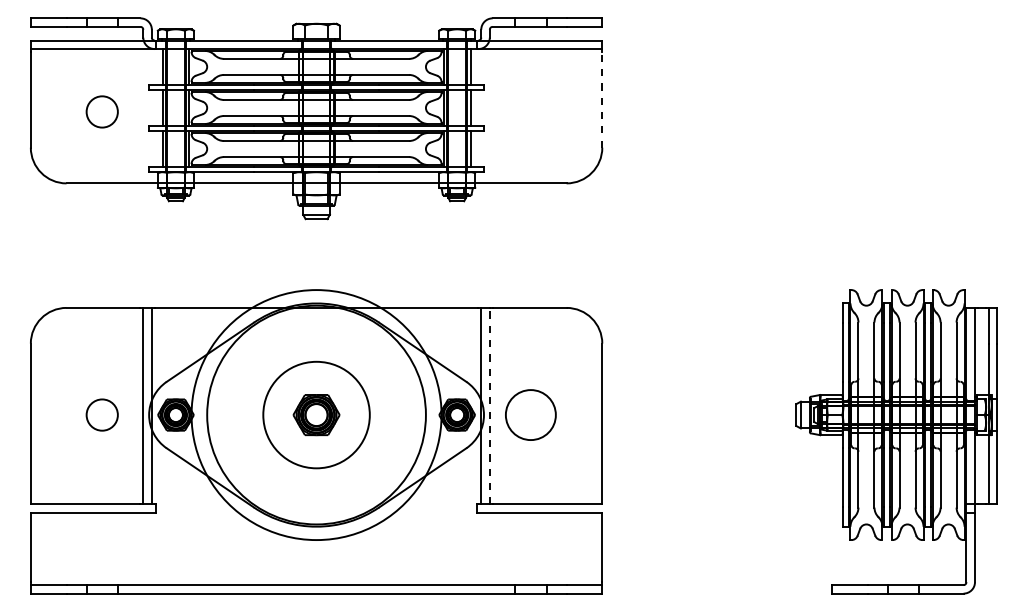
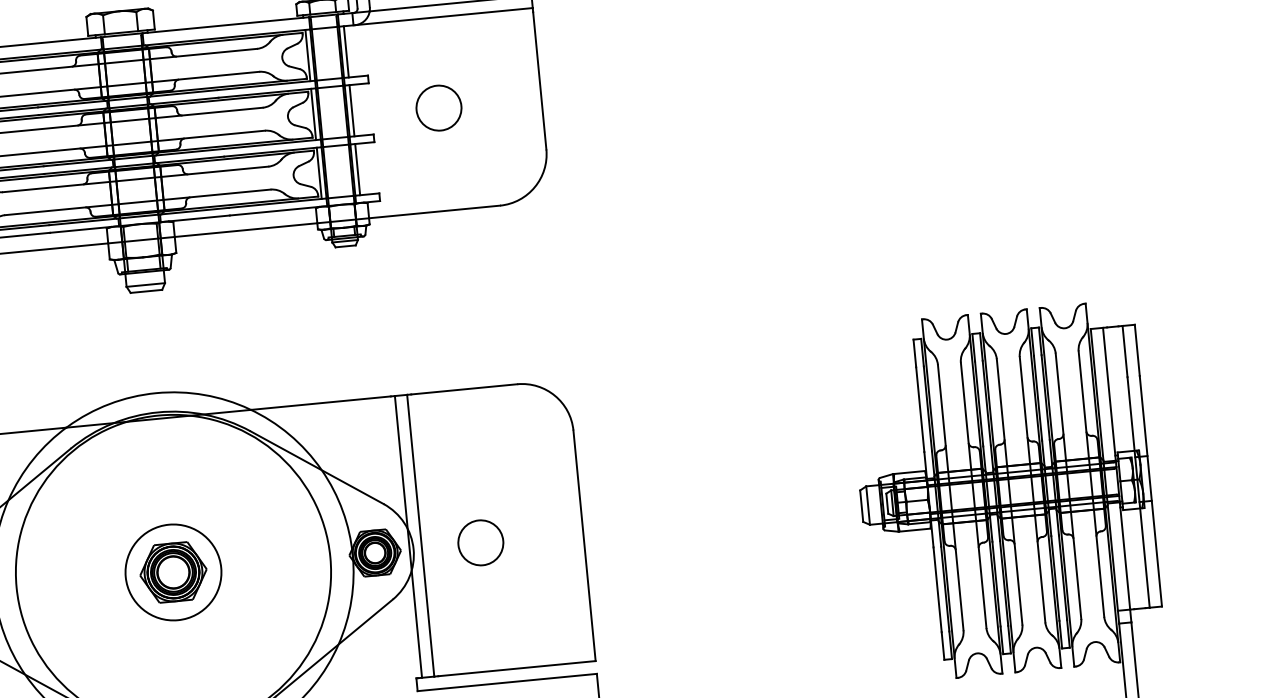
line: (602, 99) -> (540, 80), dashed -> solid
circle: (530, 111) -> (438, 107), added
line: (489, 405) -> (420, 534), dashed -> solid
circle: (316, 414) -> (173, 571), size x0.62
circle: (530, 414) -> (480, 542), size x0.62

